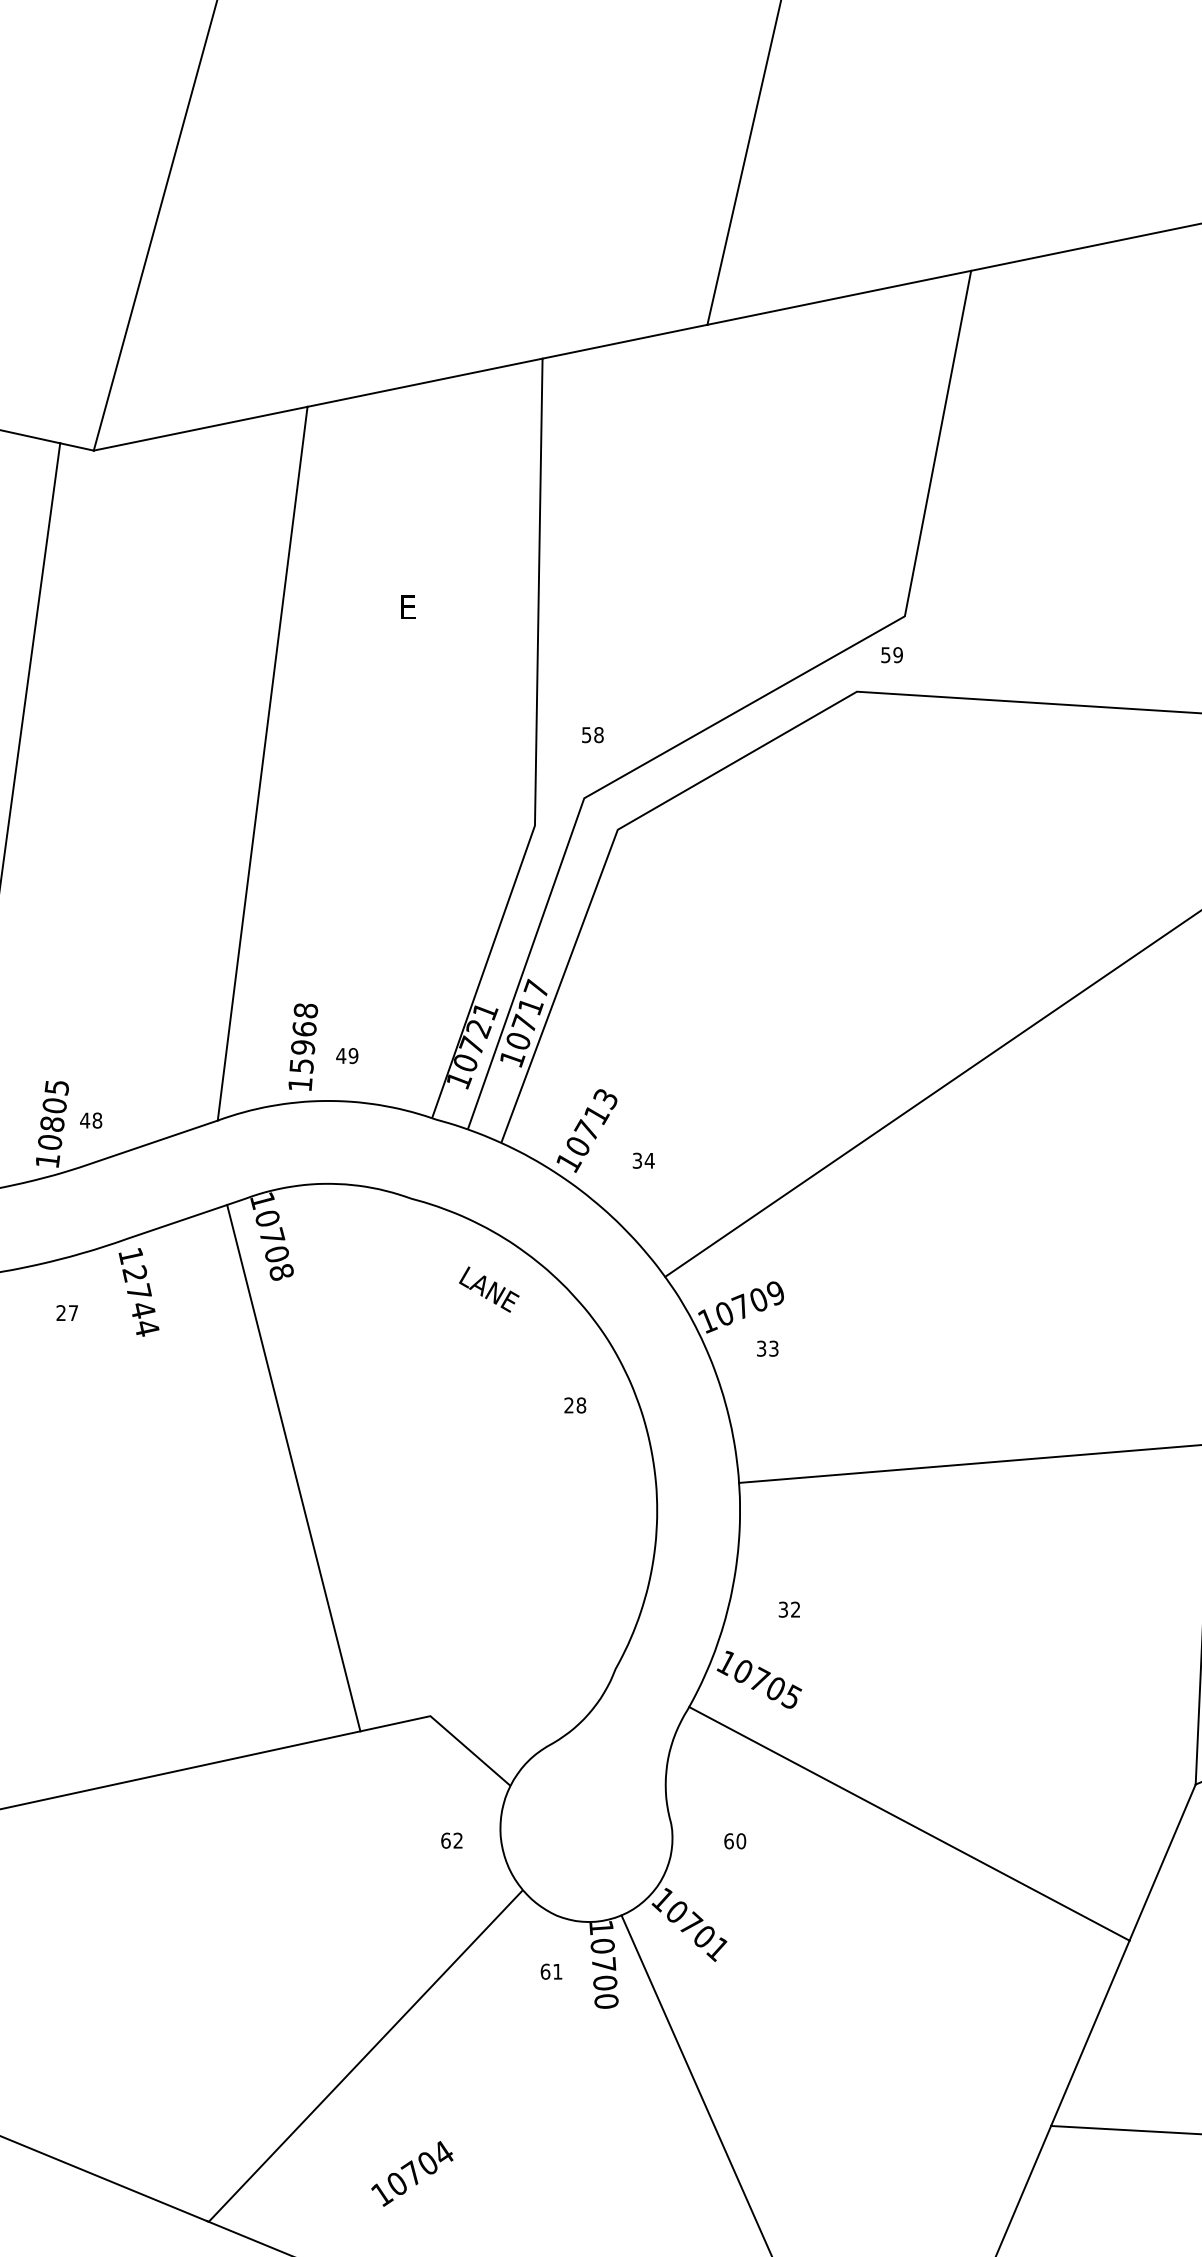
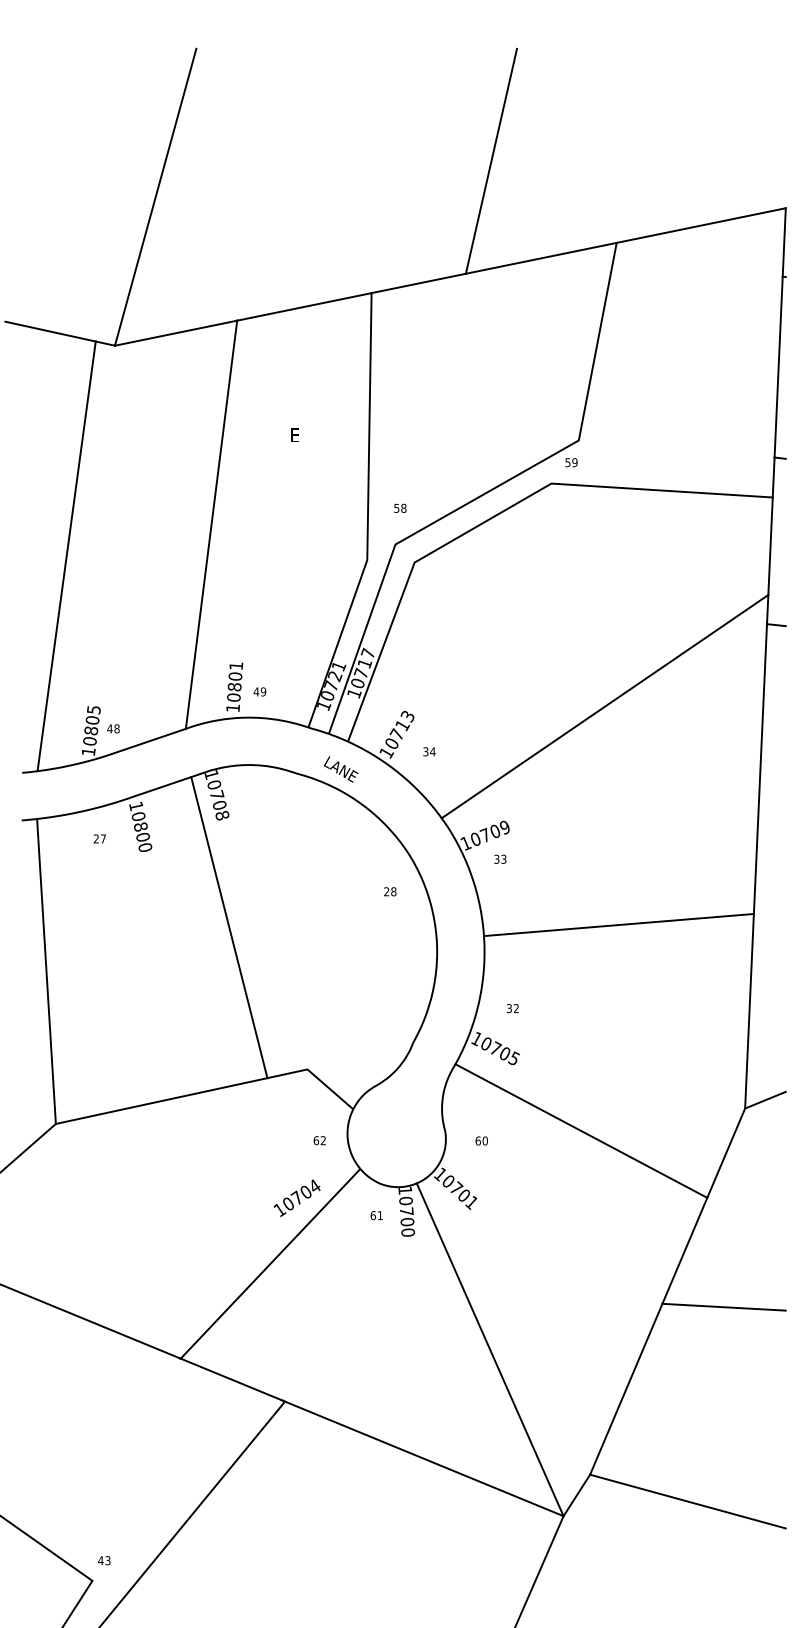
text: (304, 1037) -> (235, 681), 15968 -> 10801
text: (489, 1289) -> (341, 769), moved
text: (140, 1300) -> (141, 831), 12744 -> 10800
text: (411, 2172) -> (296, 1197), moved

